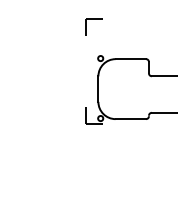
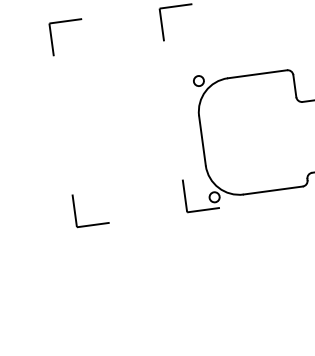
part: (36, 19) -> (64, 22), added
part: (29, 115) -> (75, 210), added

